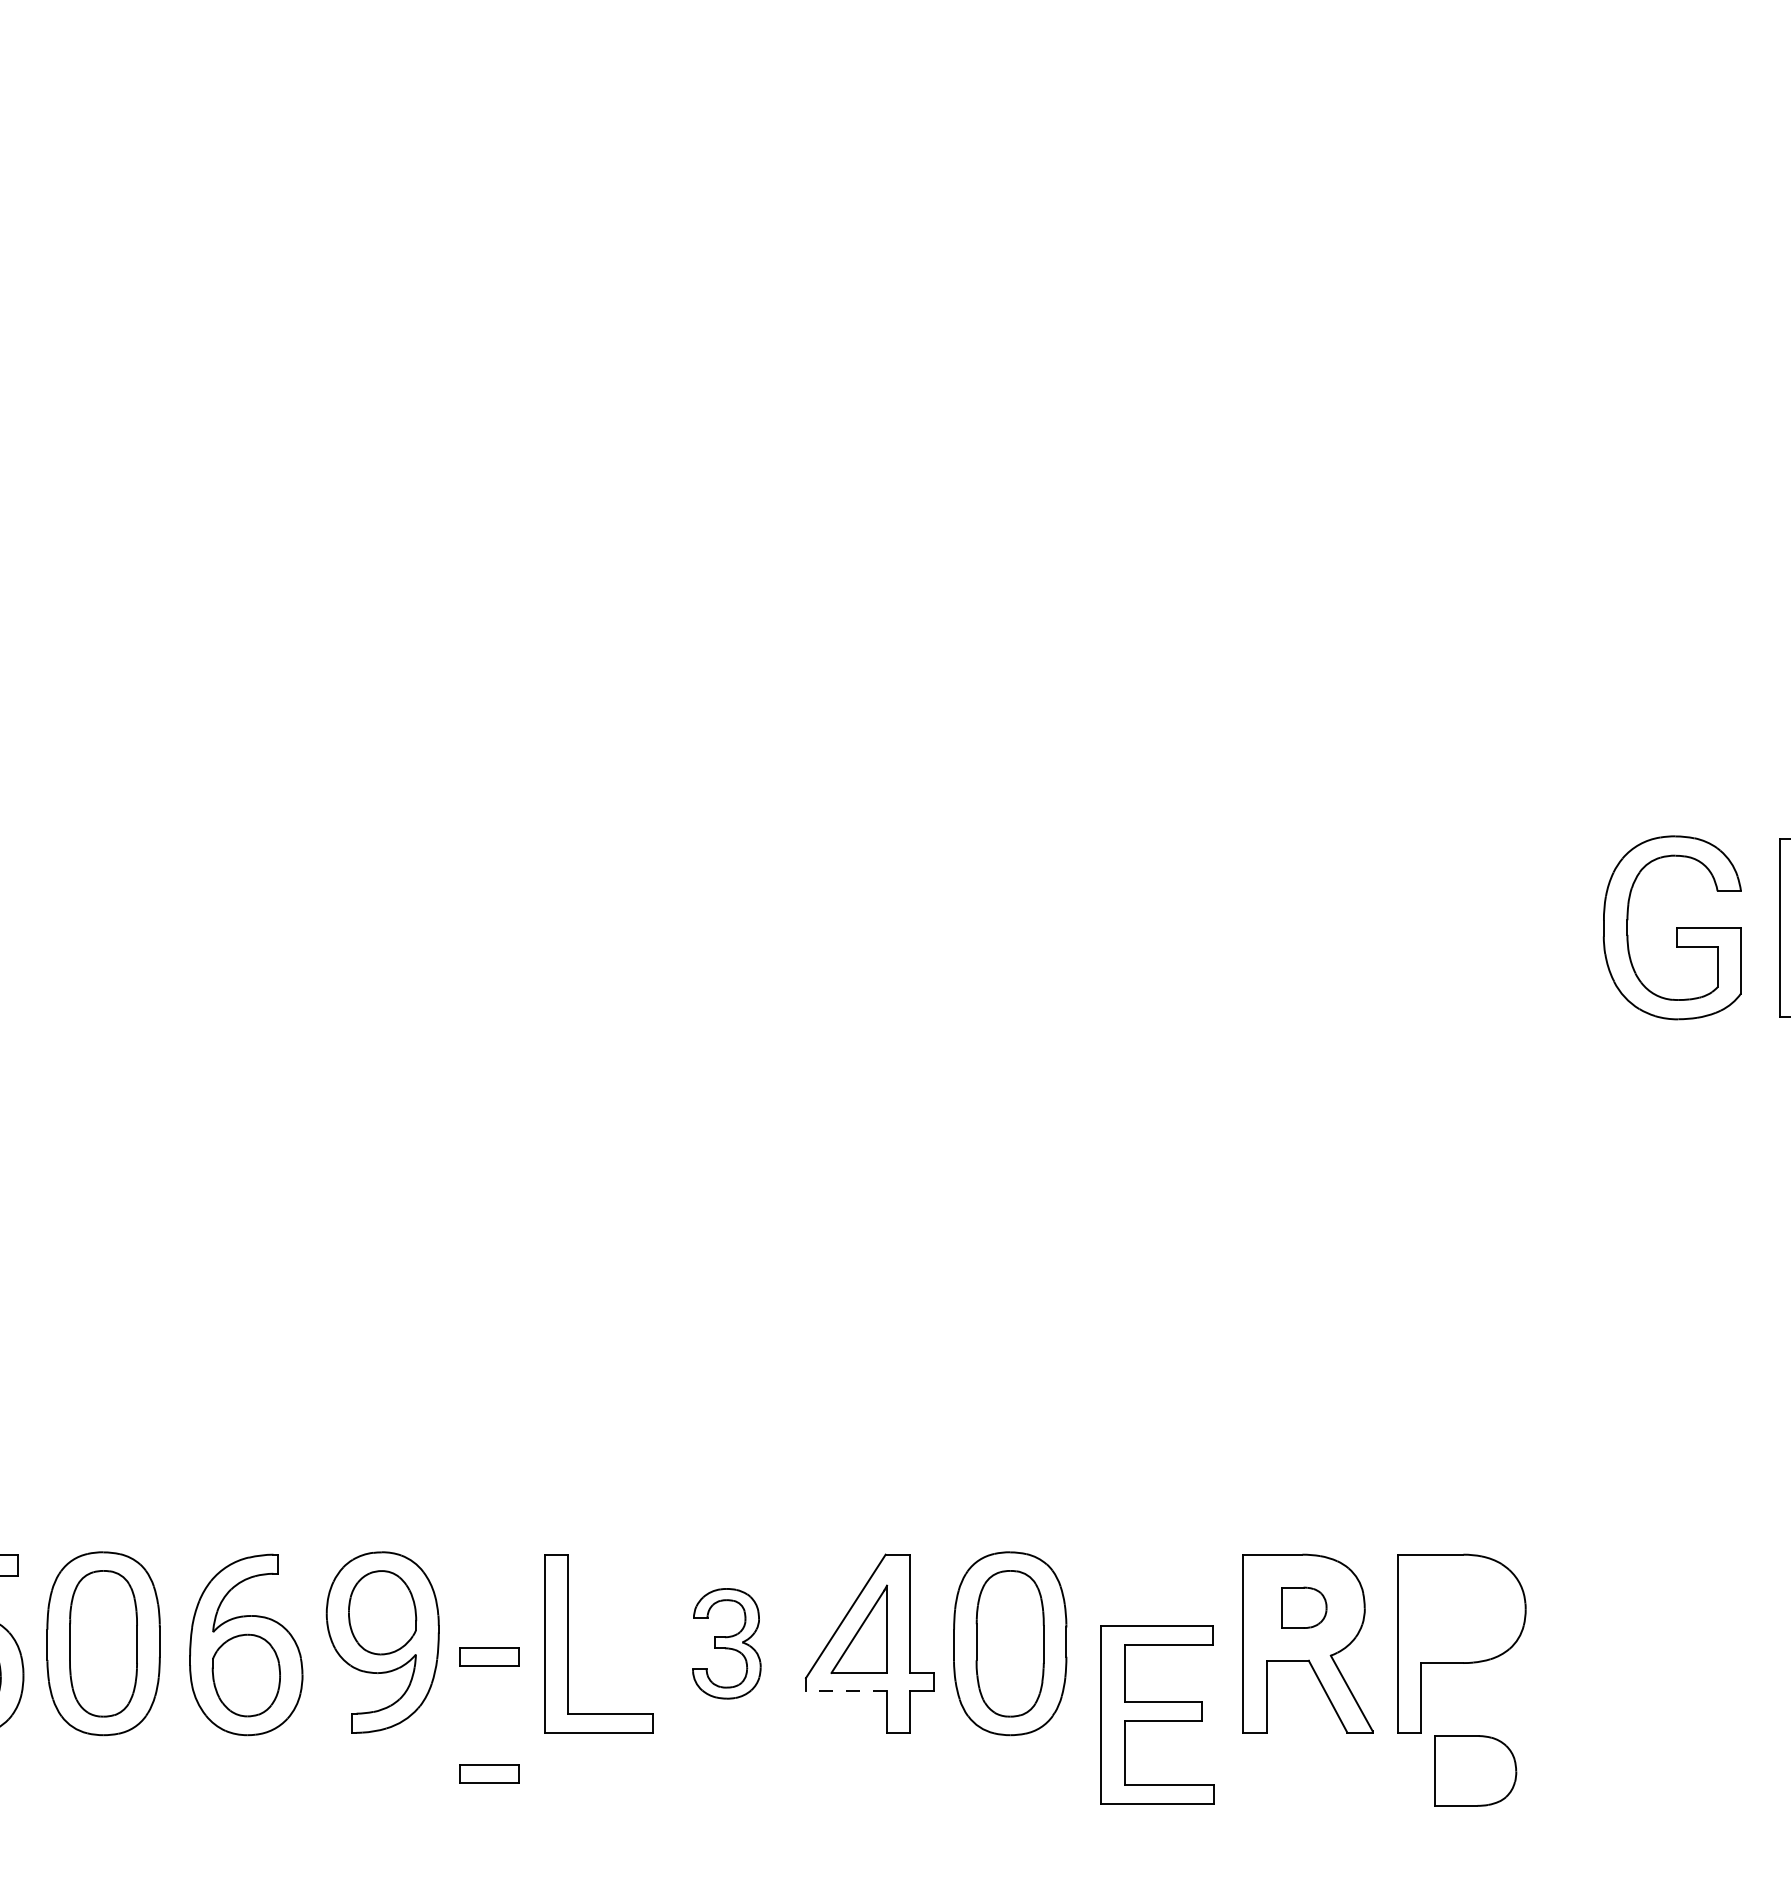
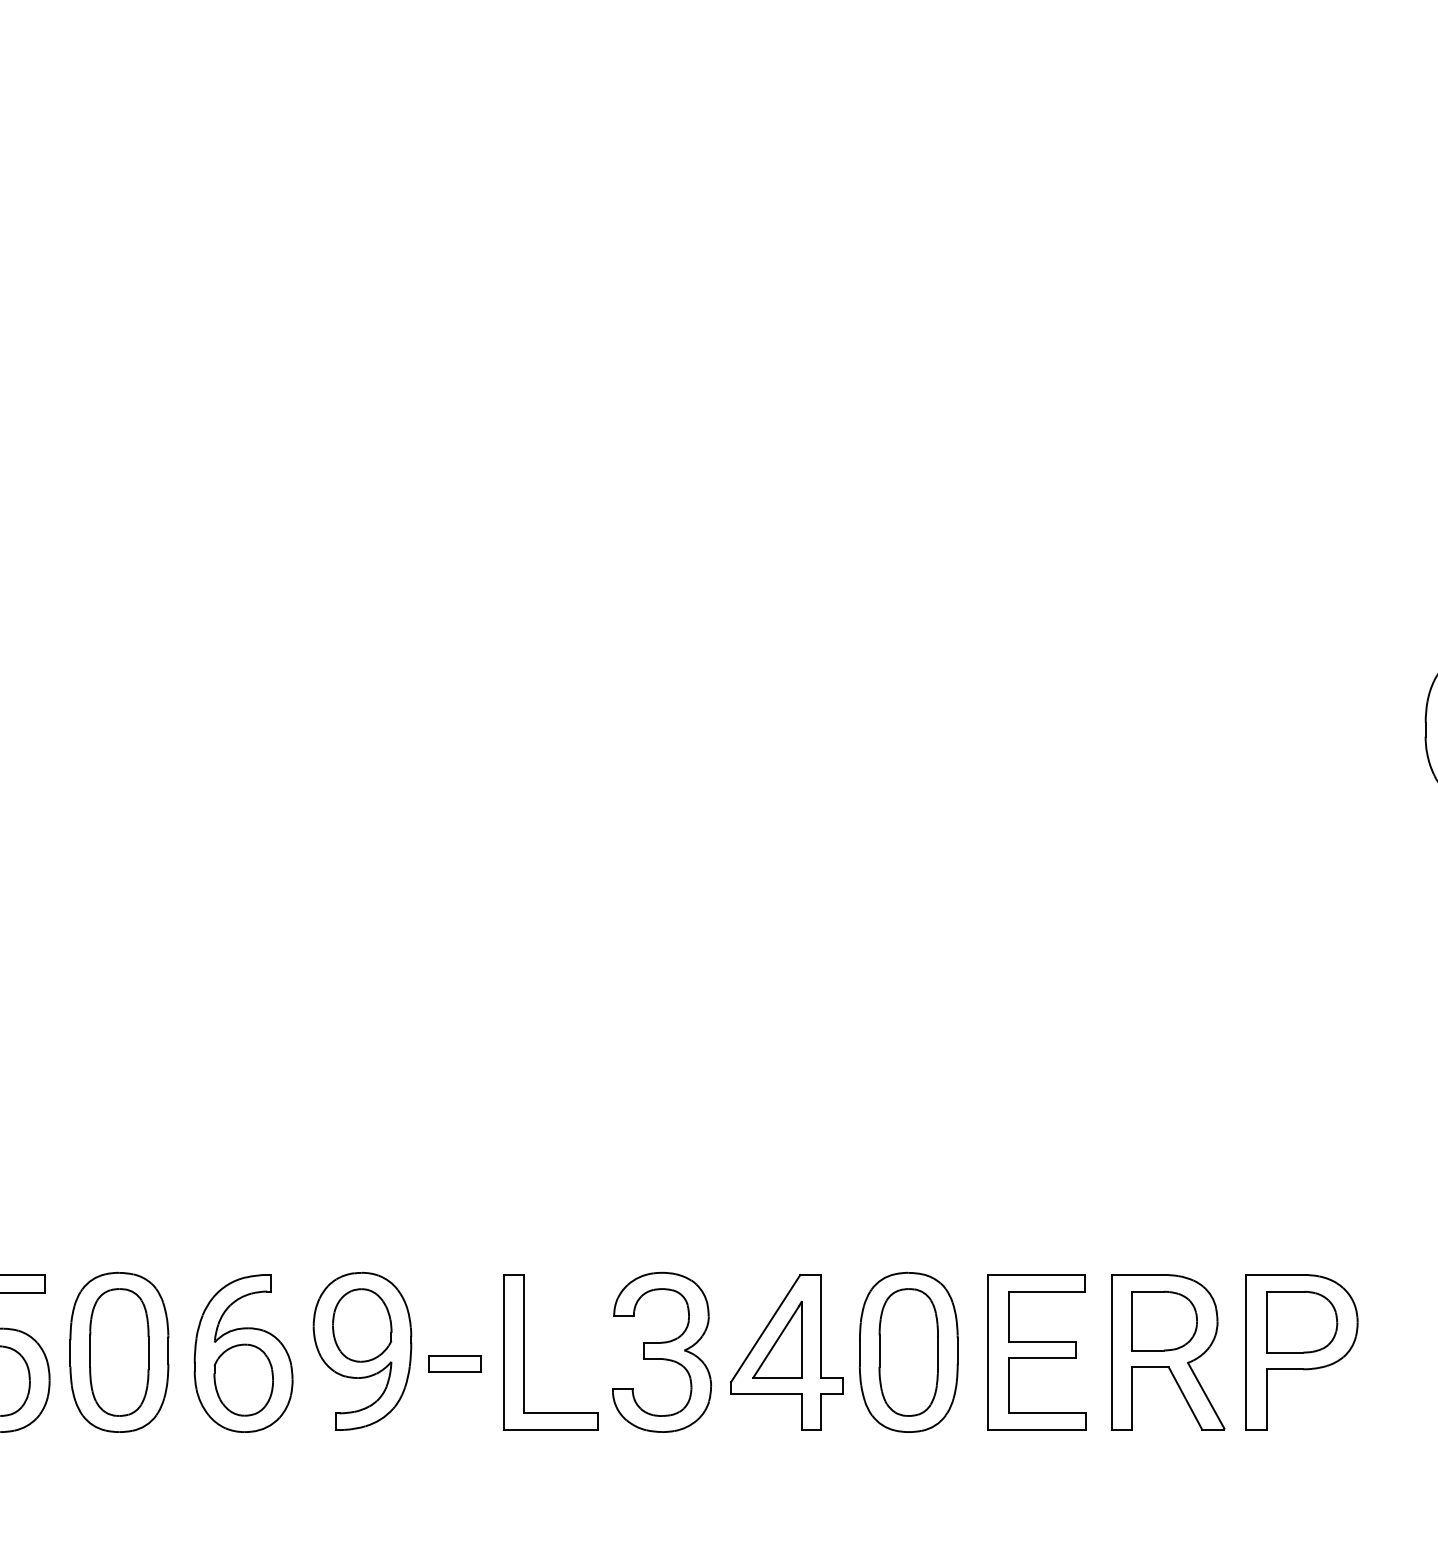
part: (1304, 1607) -> (1165, 1320), size x1.67
part: (726, 1643) -> (661, 1352), size x1.67
line: (846, 1691) -> (766, 1394), dashed -> solid
part: (1157, 1714) -> (1037, 1352), moved
part: (1475, 1770) -> (1301, 1321), moved
part: (489, 1773) -> (455, 1465), removed

